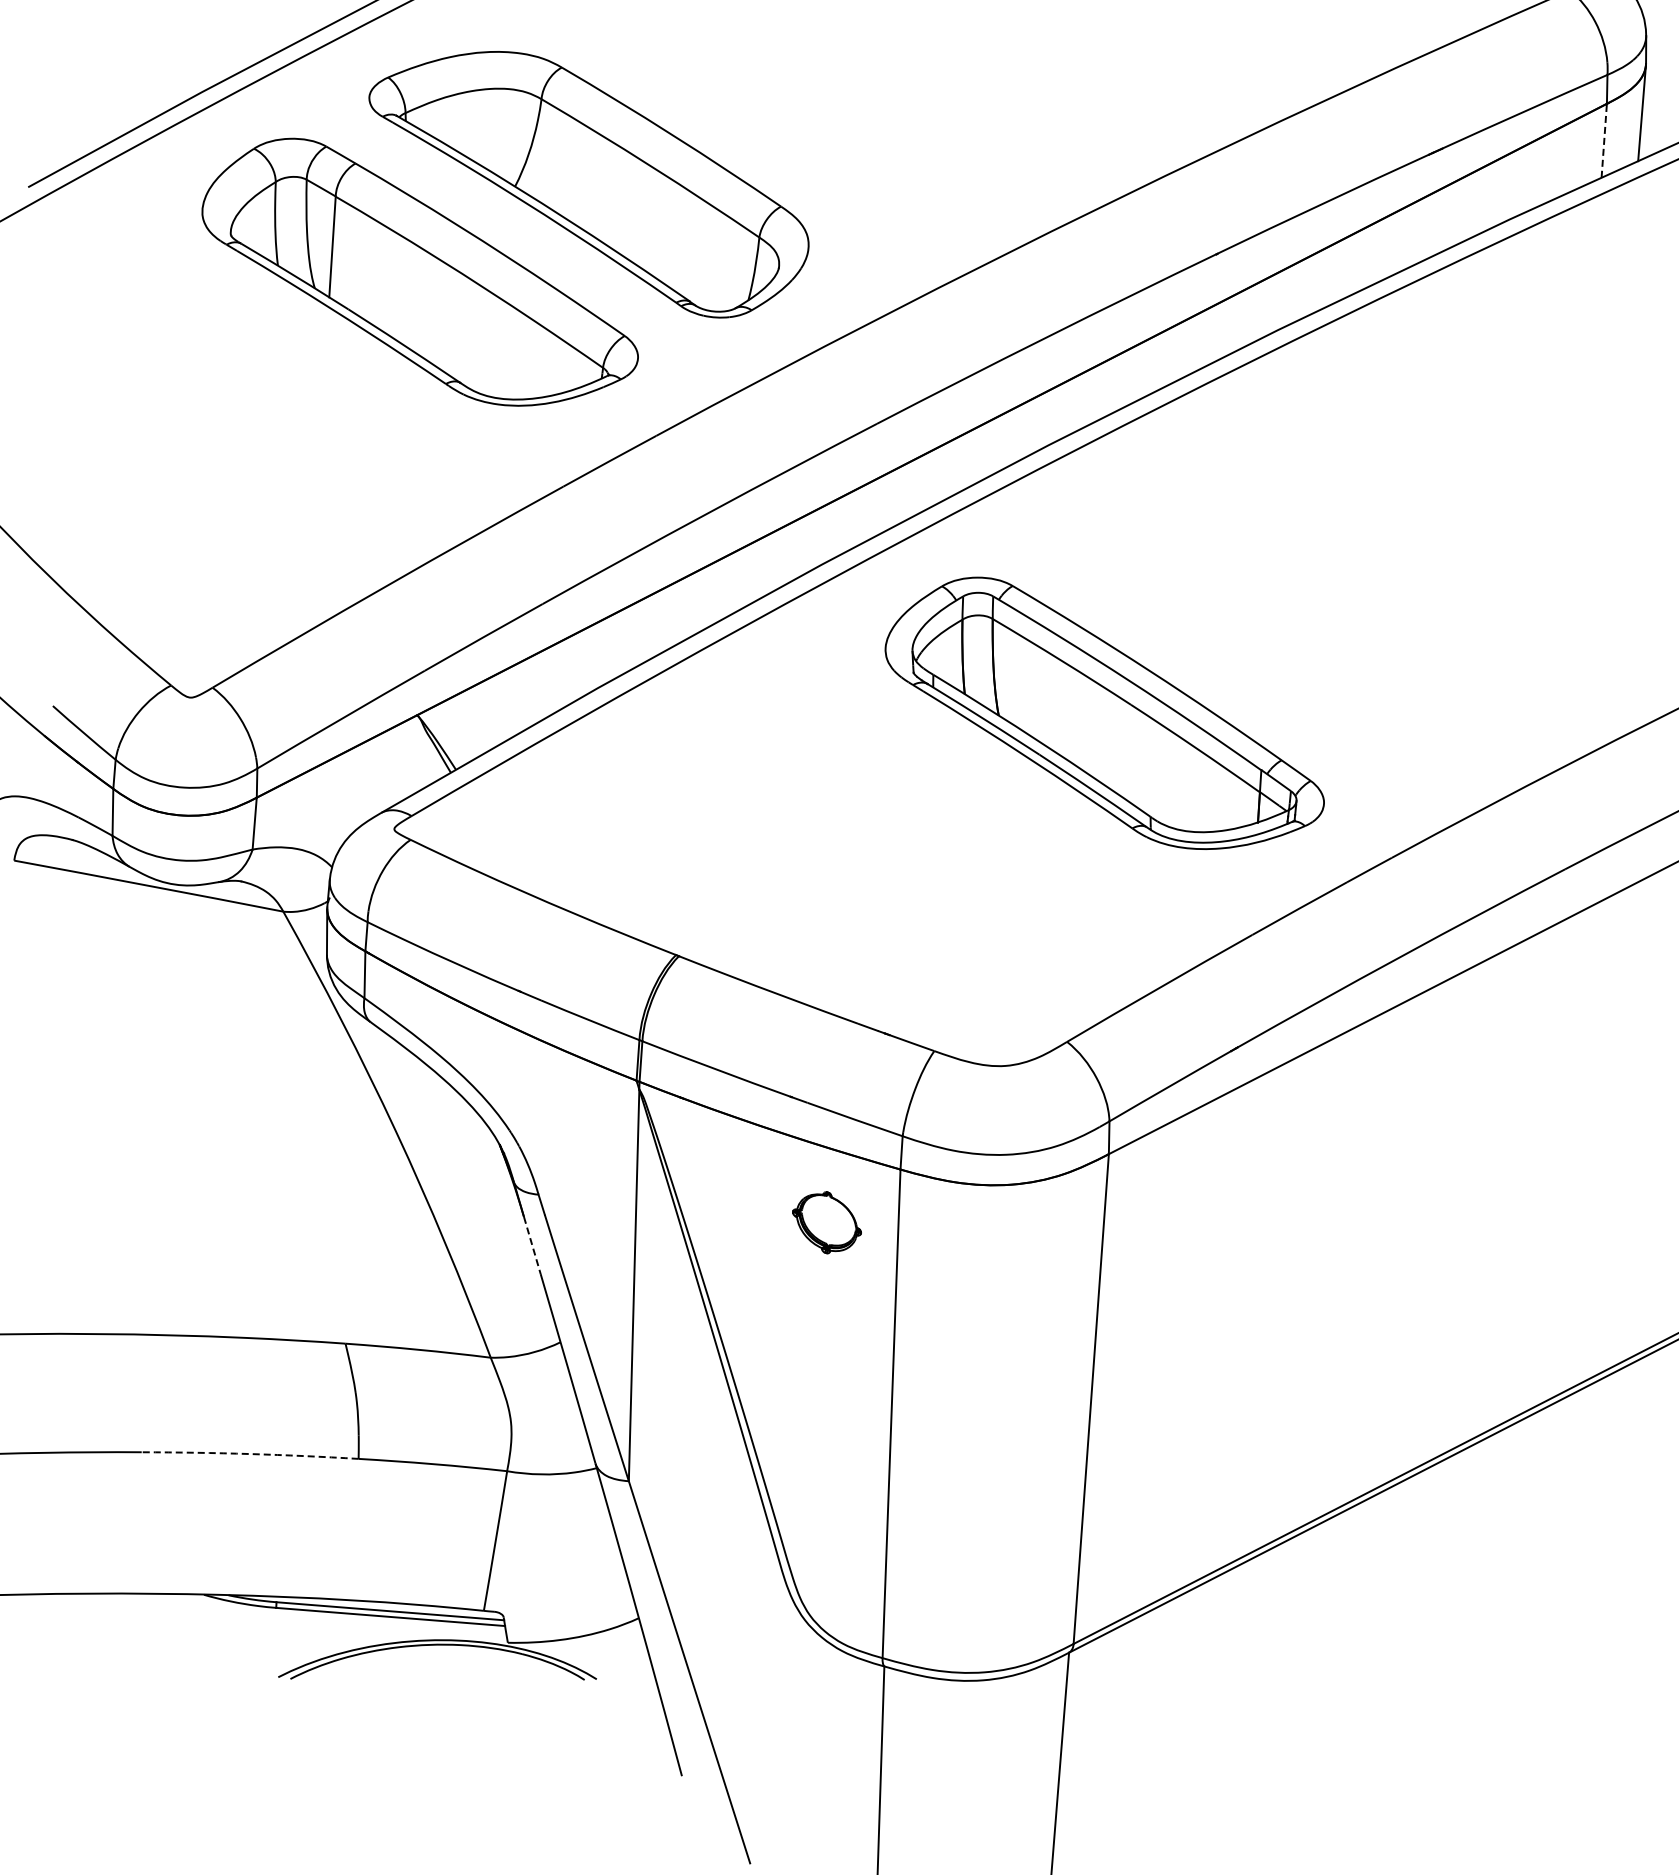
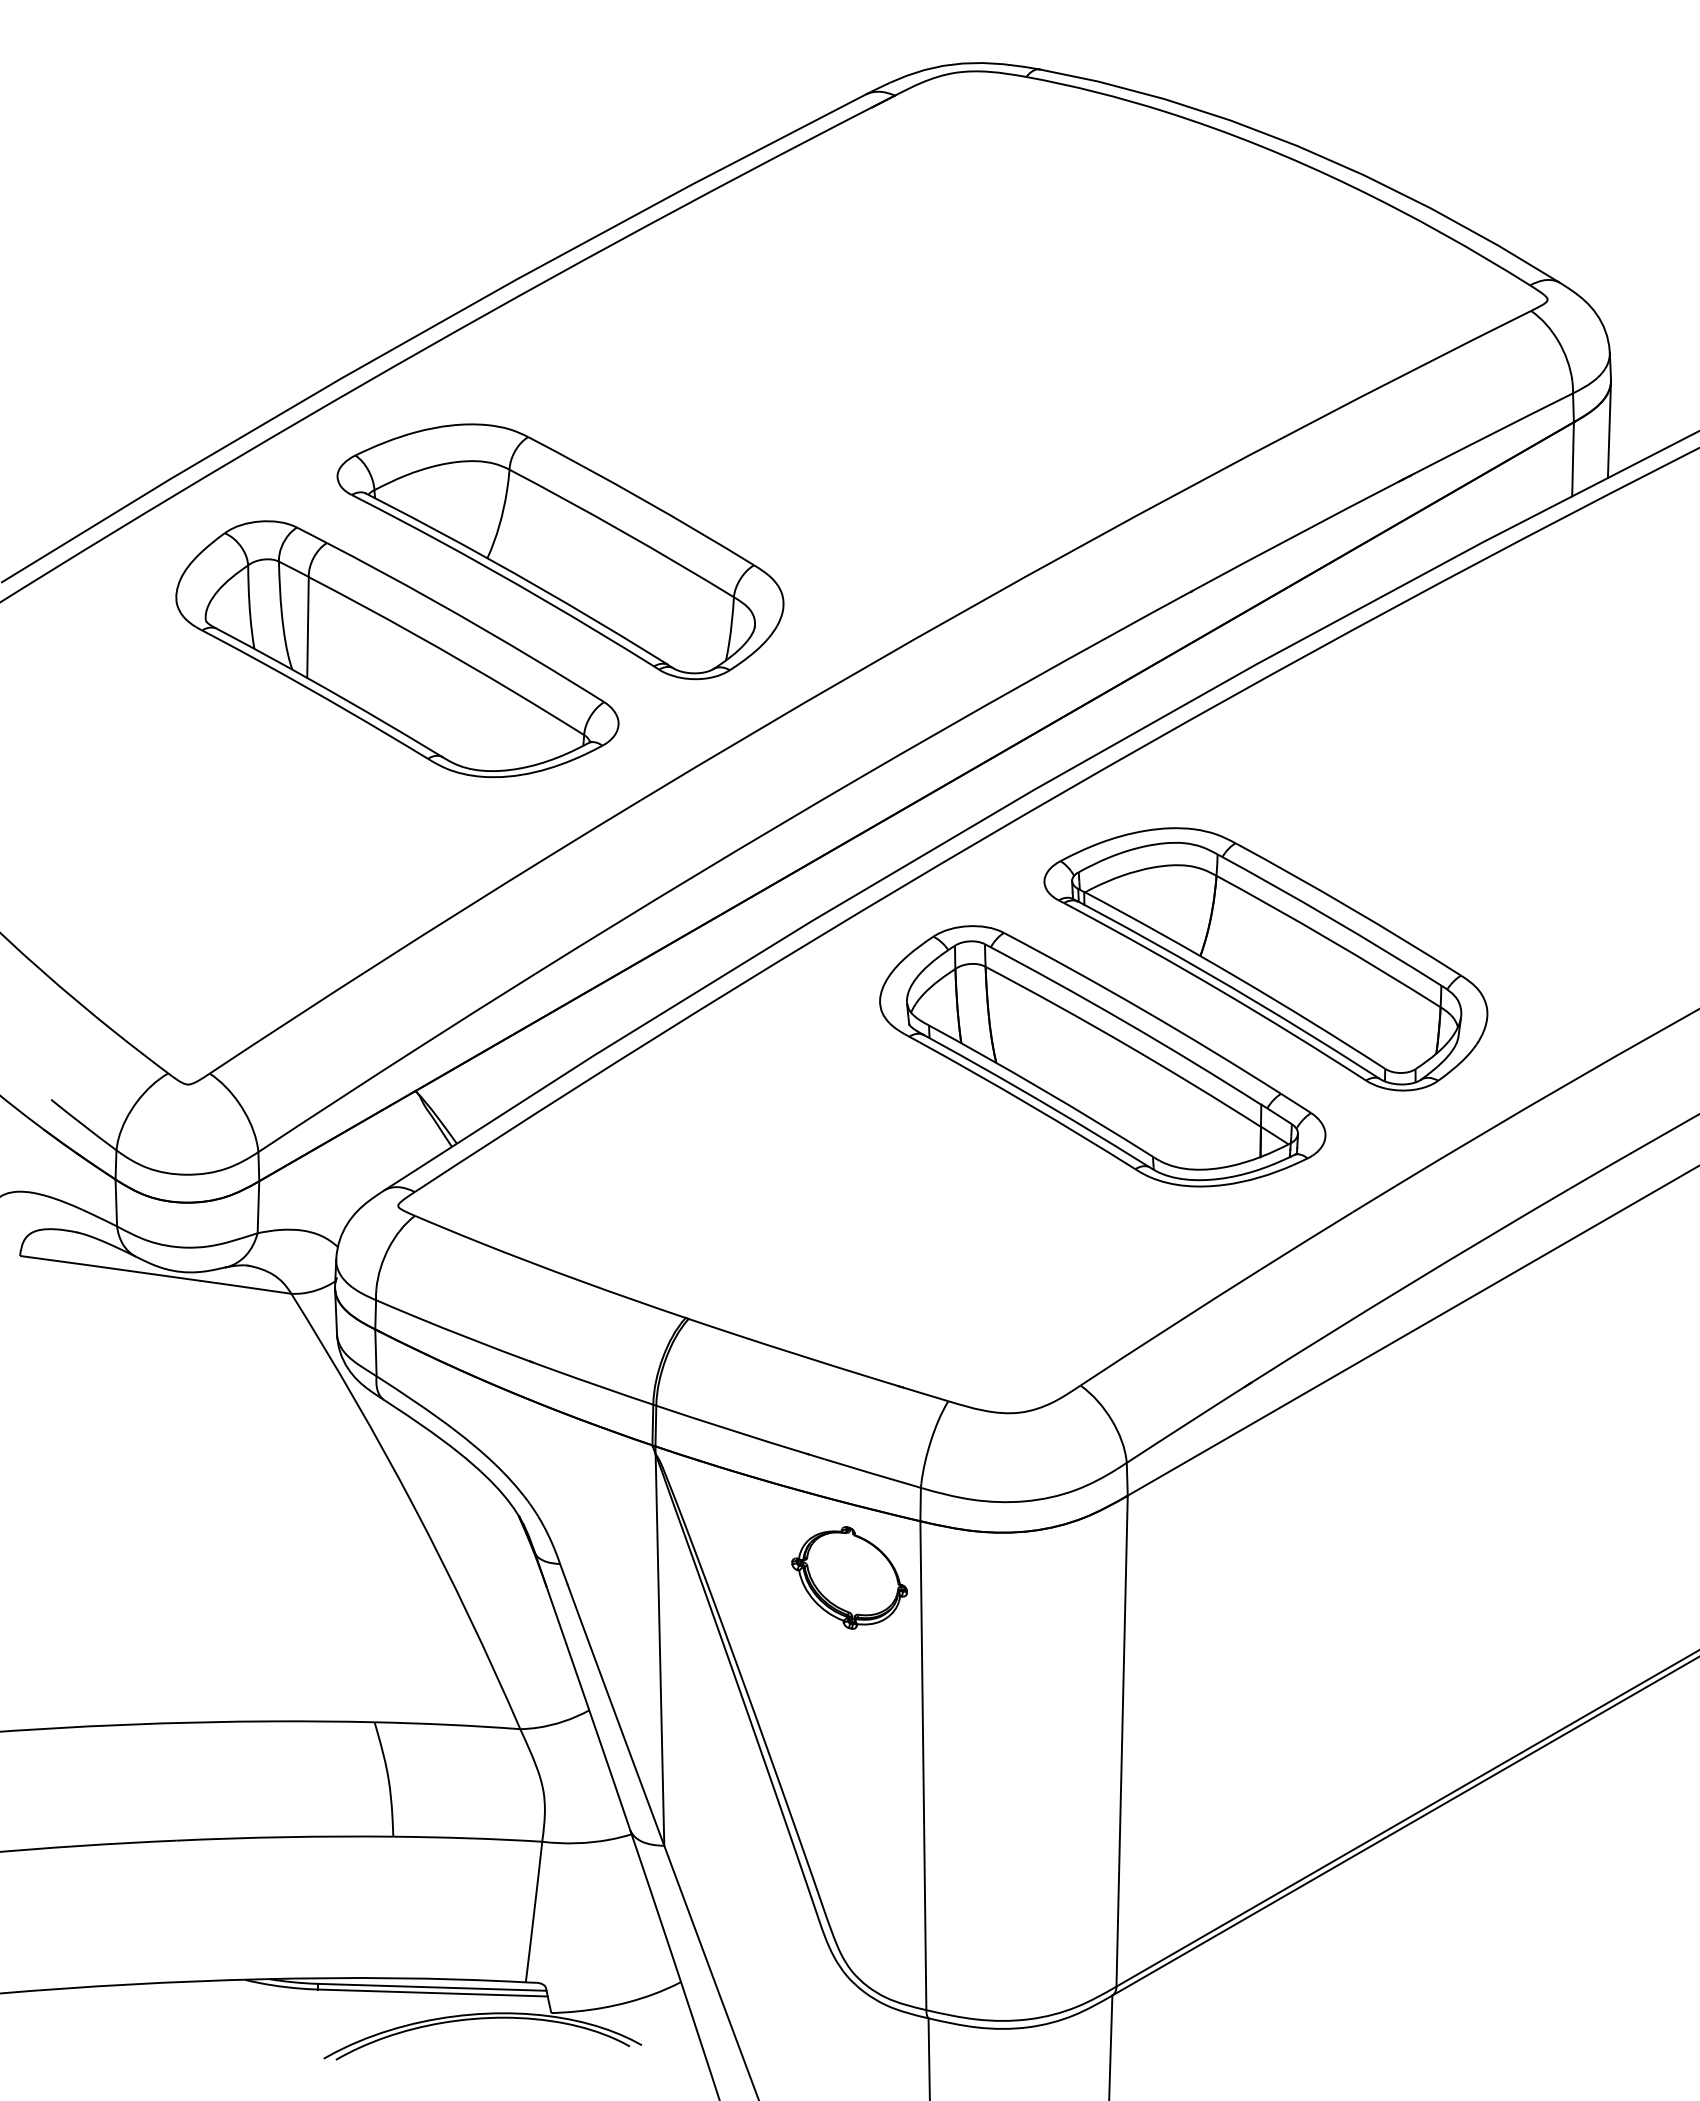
line: (1604, 139) -> (1573, 458), dashed -> solid
part: (1272, 625) -> (1265, 959), added
part: (826, 1222) -> (849, 1577), size x1.67
line: (532, 1245) -> (556, 1615), dashed -> solid
arc: (249, 1454) -> (284, 1837), dashed -> solid

